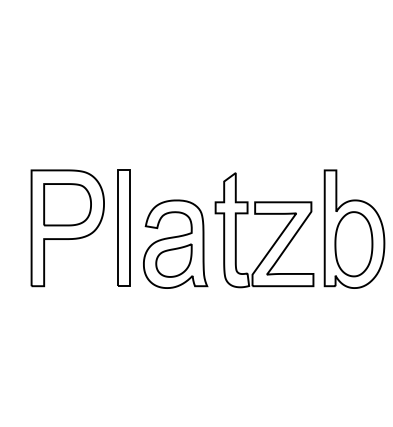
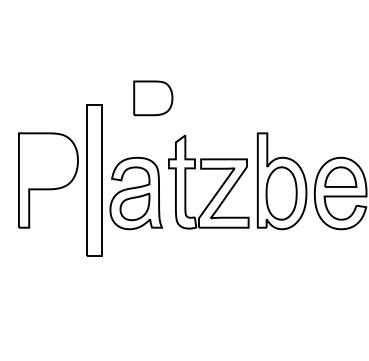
part: (67, 204) -> (153, 98), moved
part: (123, 228) -> (93, 180), size x1.6

